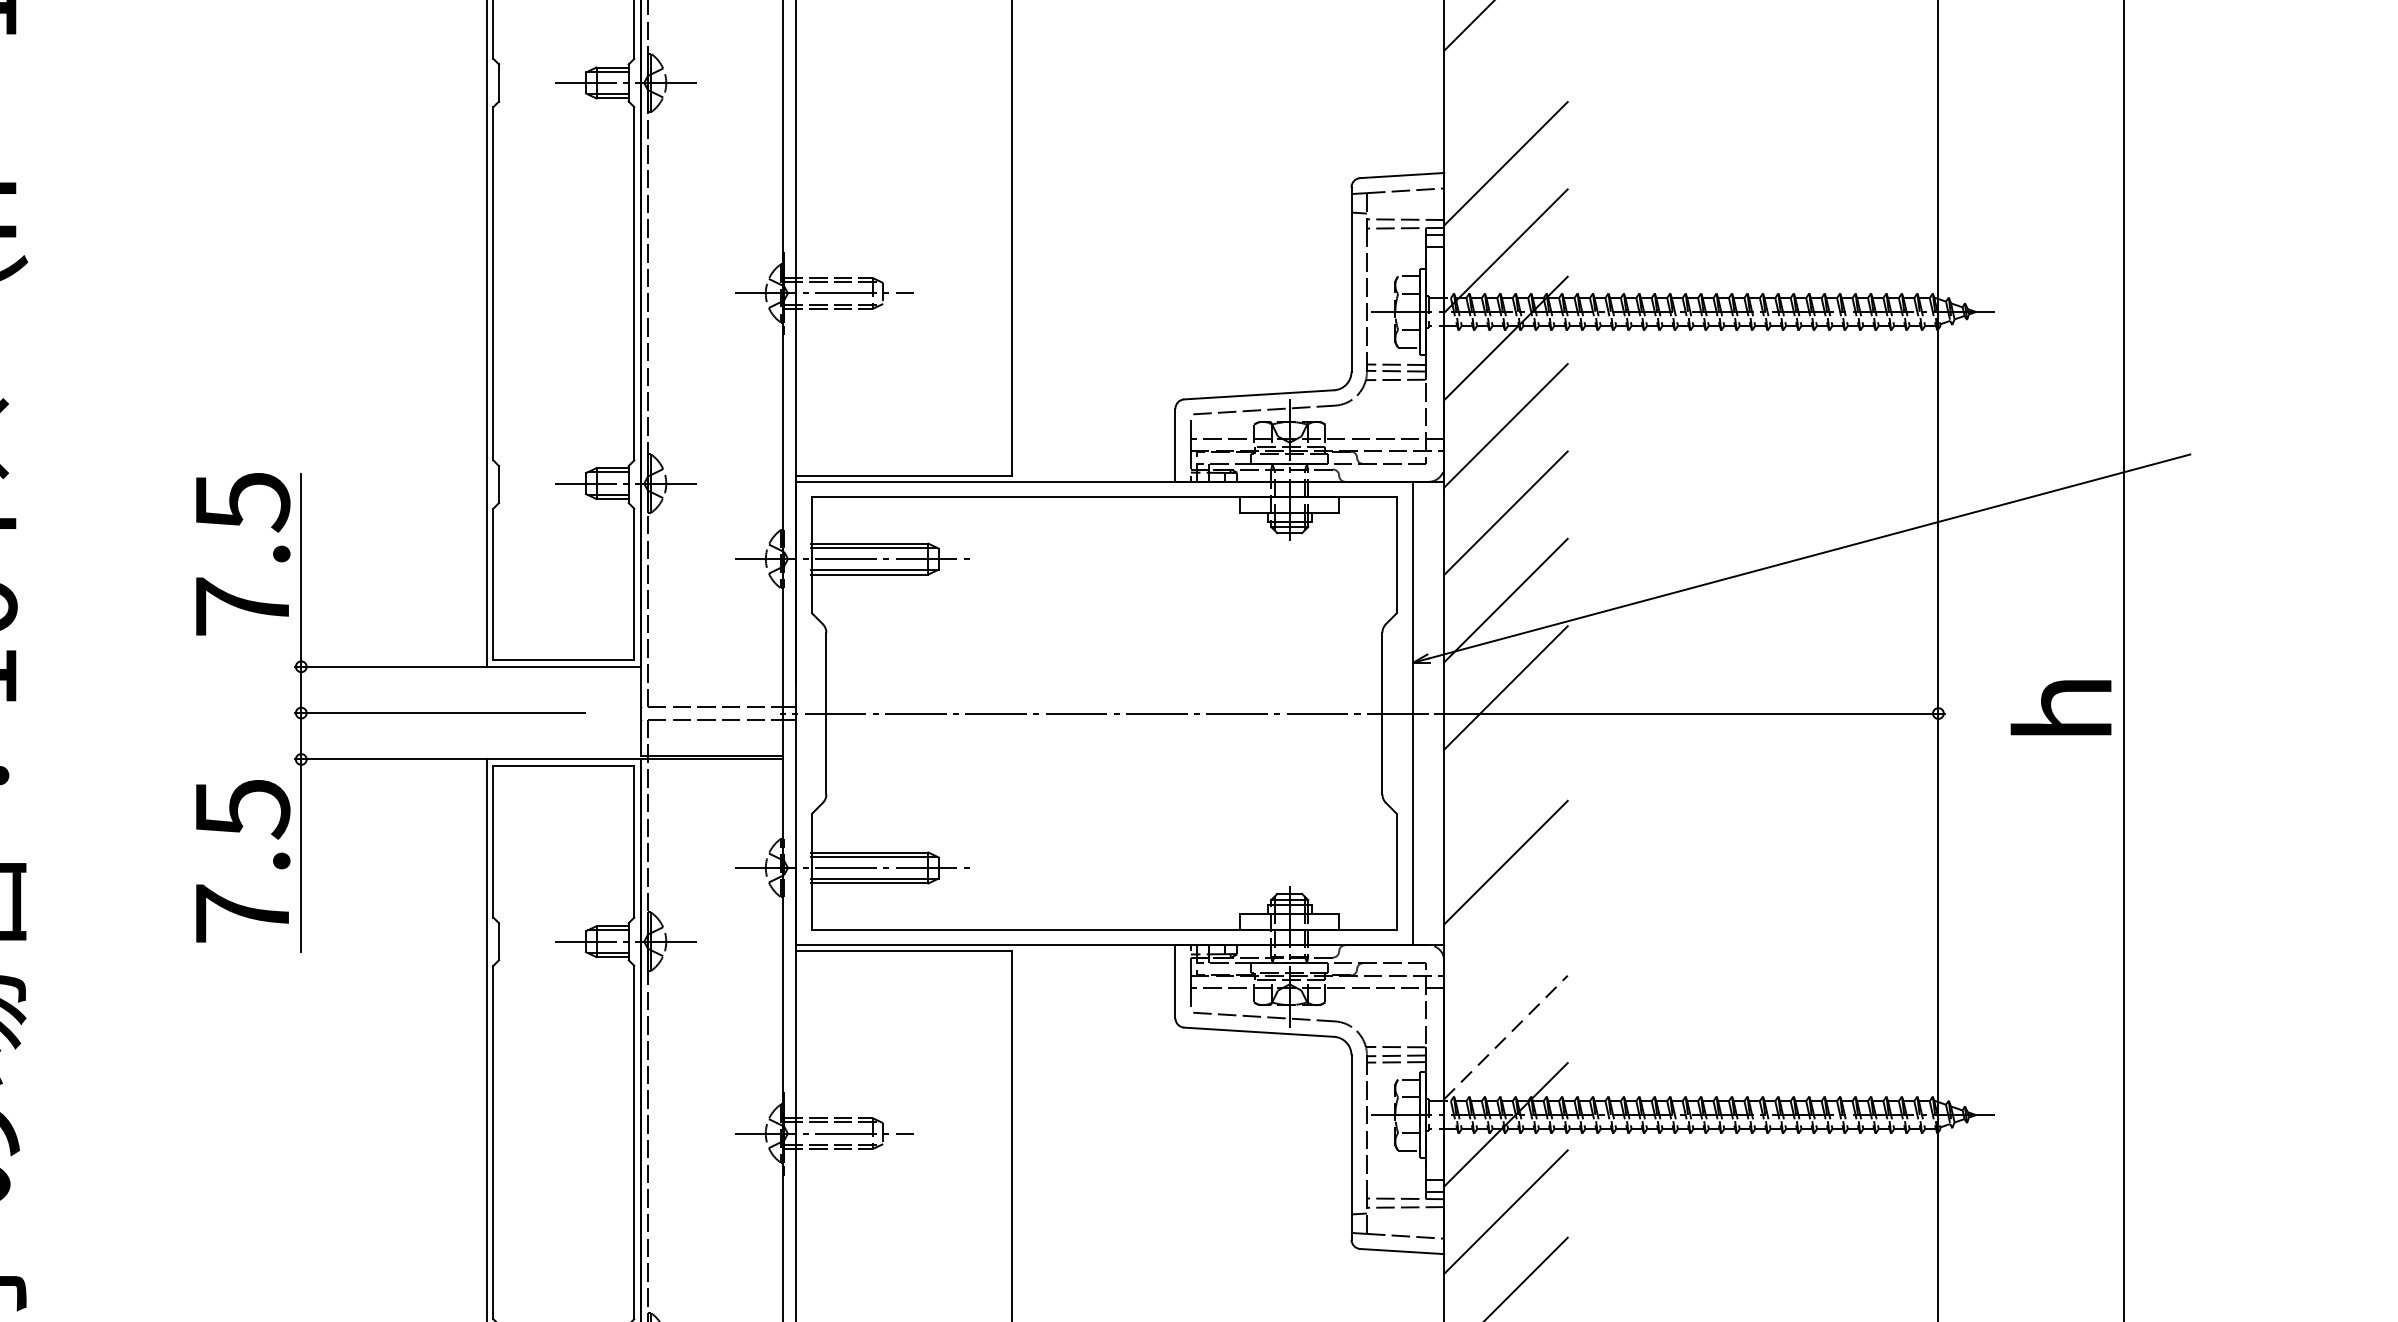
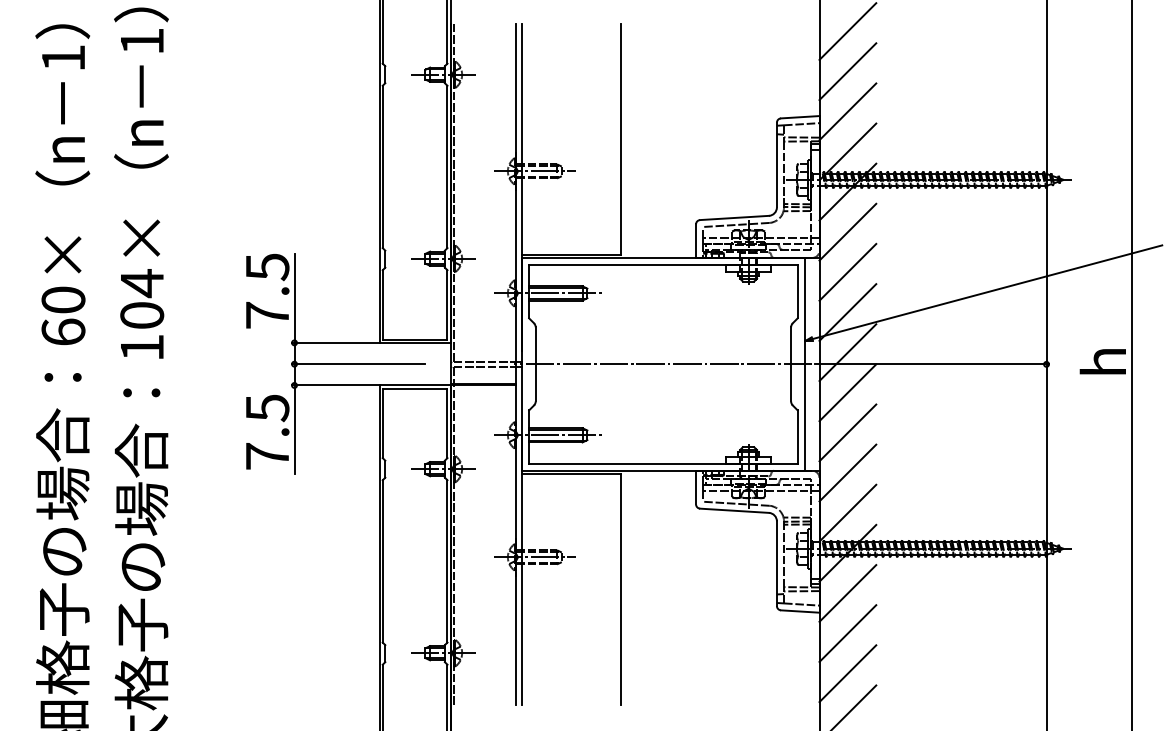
line: (1505, 75) -> (847, 71), added
line: (1505, 774) -> (847, 392), added
line: (1505, 948) -> (847, 472), added
line: (1507, 1035) -> (848, 512), dashed -> solid

